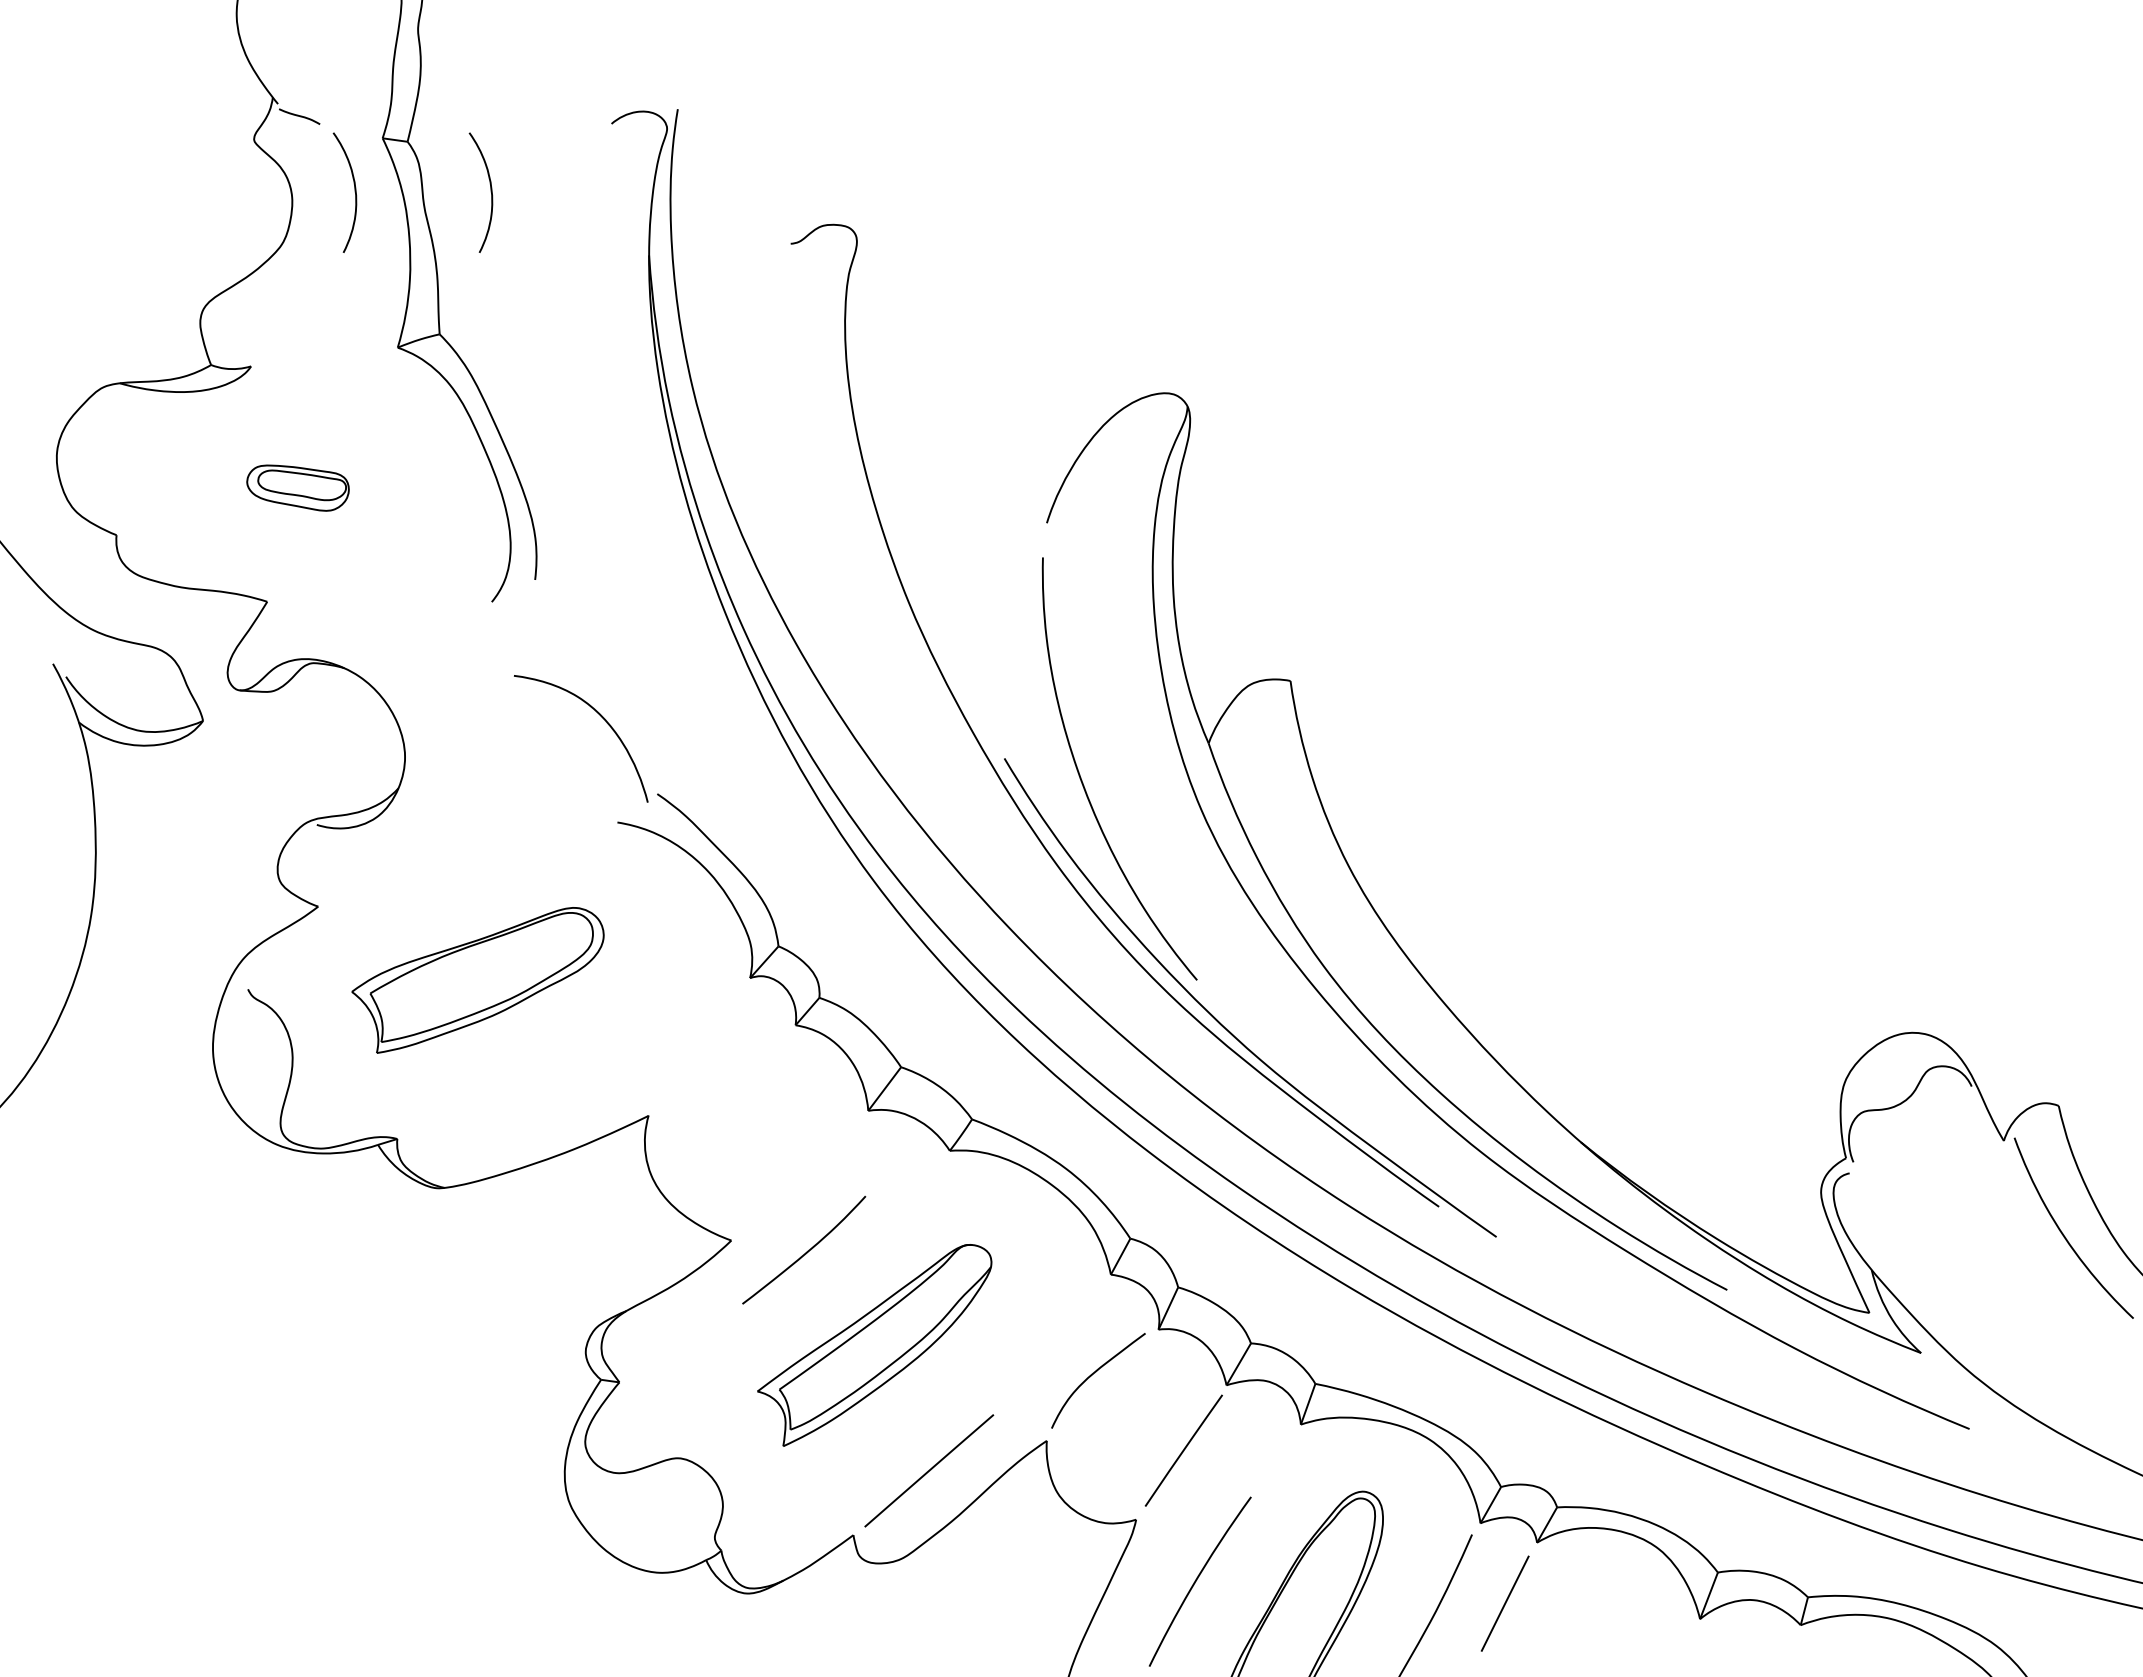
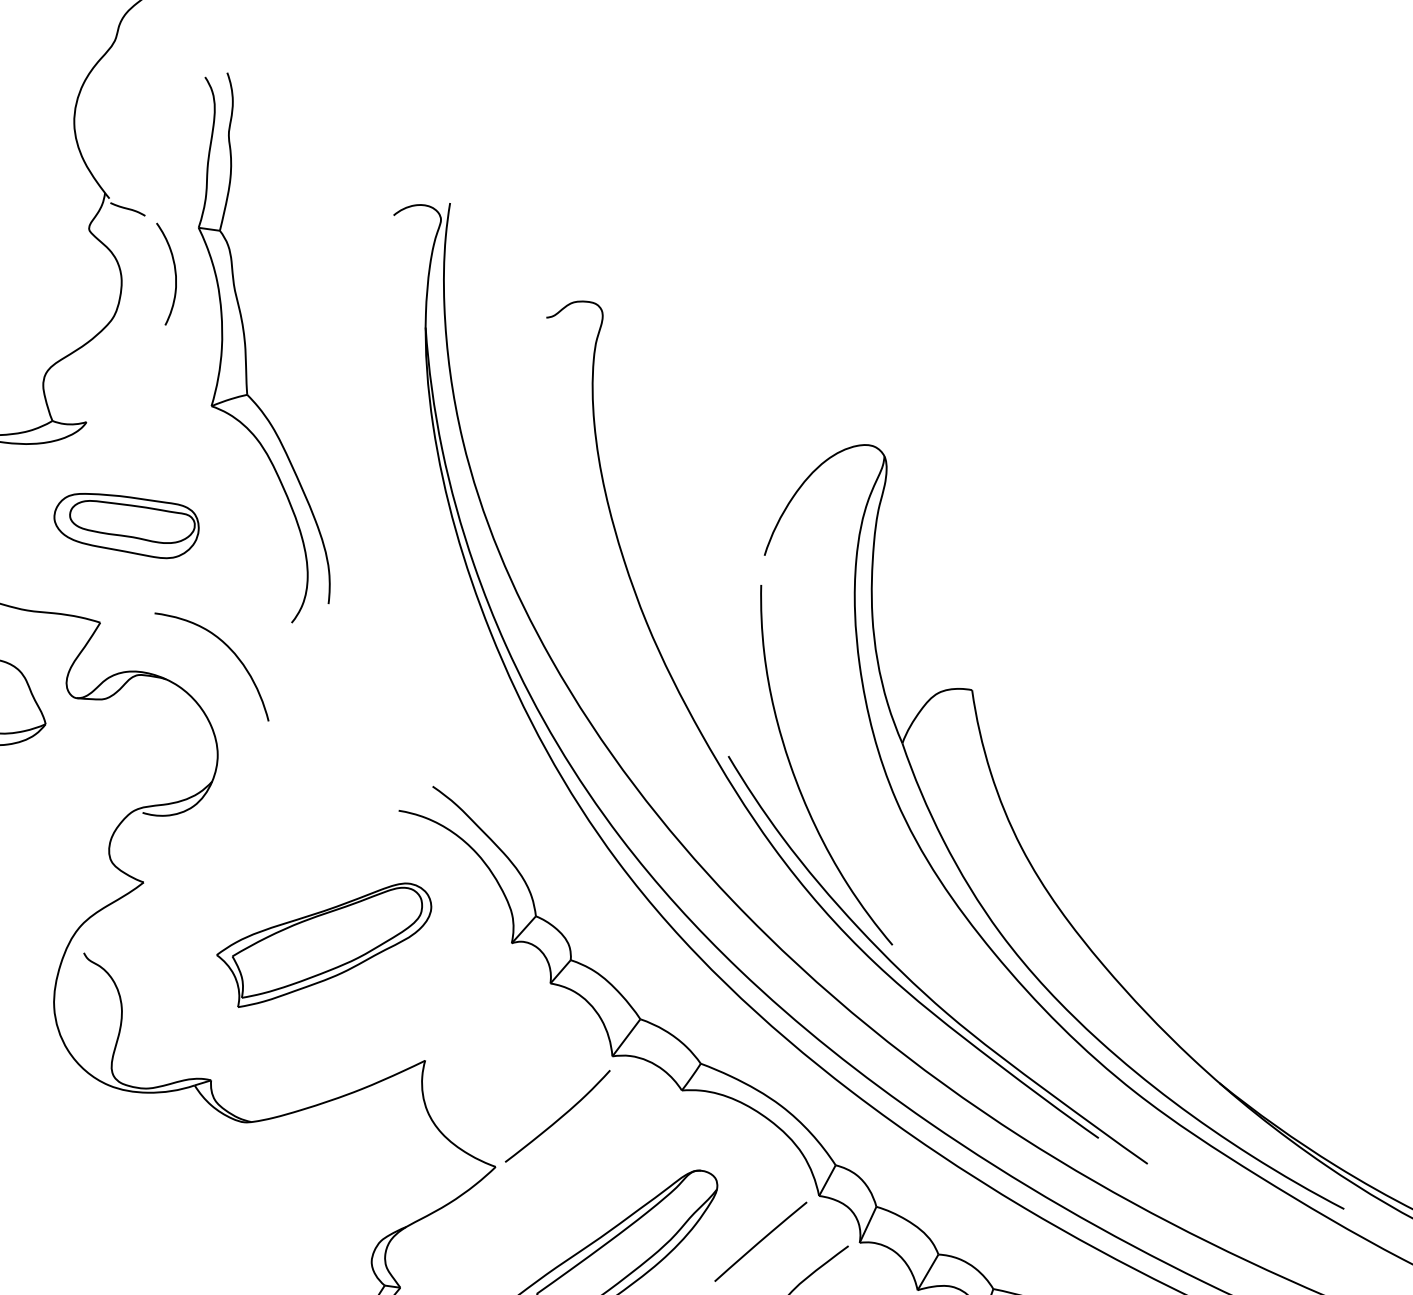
curve: (490, 192) -> (290, 273), removed
part: (297, 487) -> (126, 525), size x1.67
curve: (601, 717) -> (229, 648), moved
part: (477, 980) -> (323, 945), moved
curve: (806, 1251) -> (559, 1117), moved
line: (1042, 1328) -> (760, 1241), added

